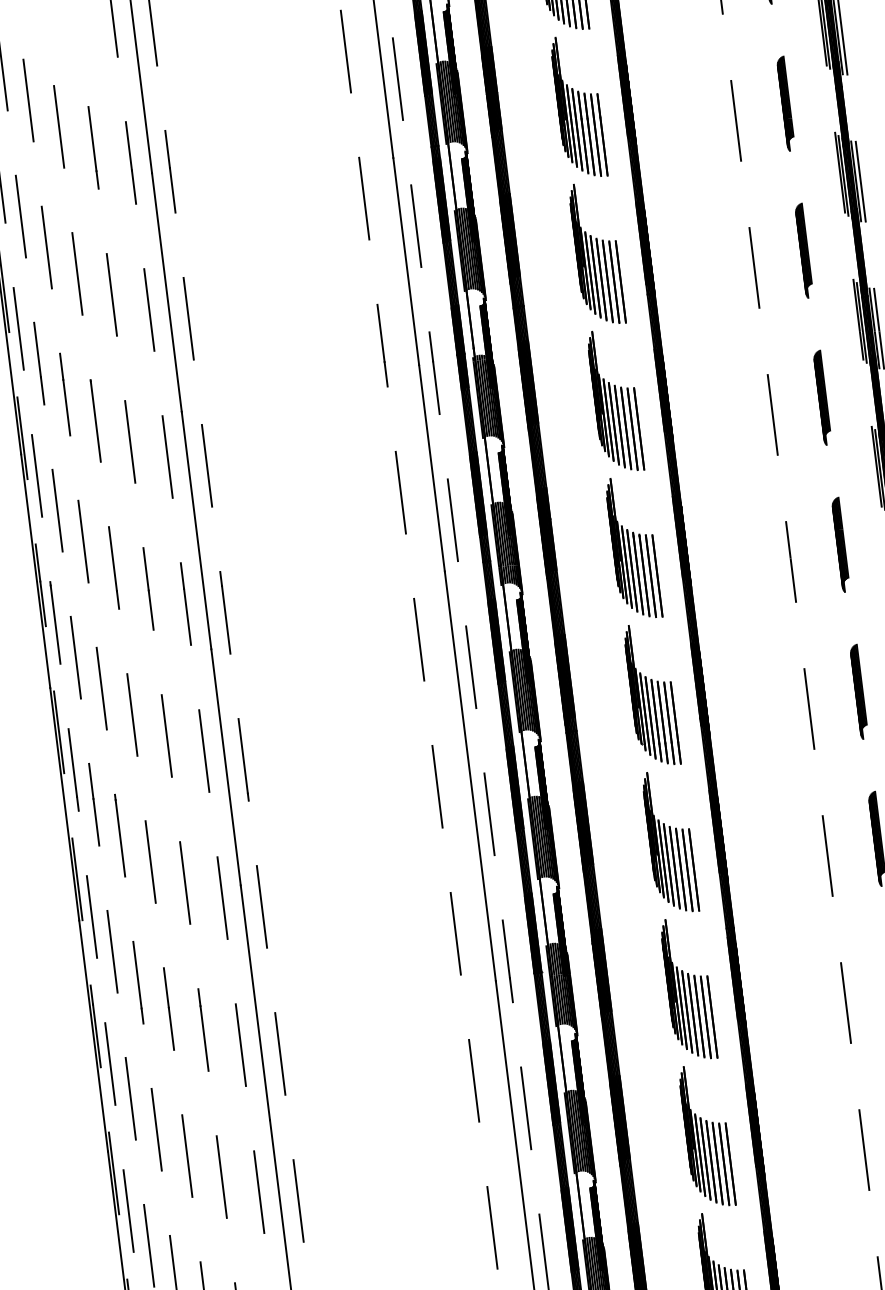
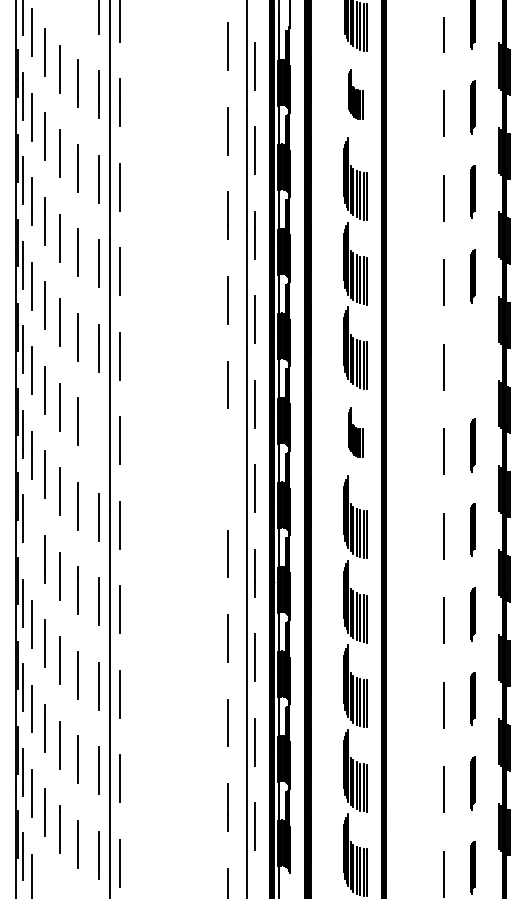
part: (578, 106) -> (355, 94), size x0.6
part: (839, 544) -> (472, 360), removed
part: (651, 694) -> (355, 432), size x0.6
line: (204, 750) -> (98, 432), removed
line: (436, 786) -> (227, 469), removed
line: (112, 950) -> (32, 539), removed

